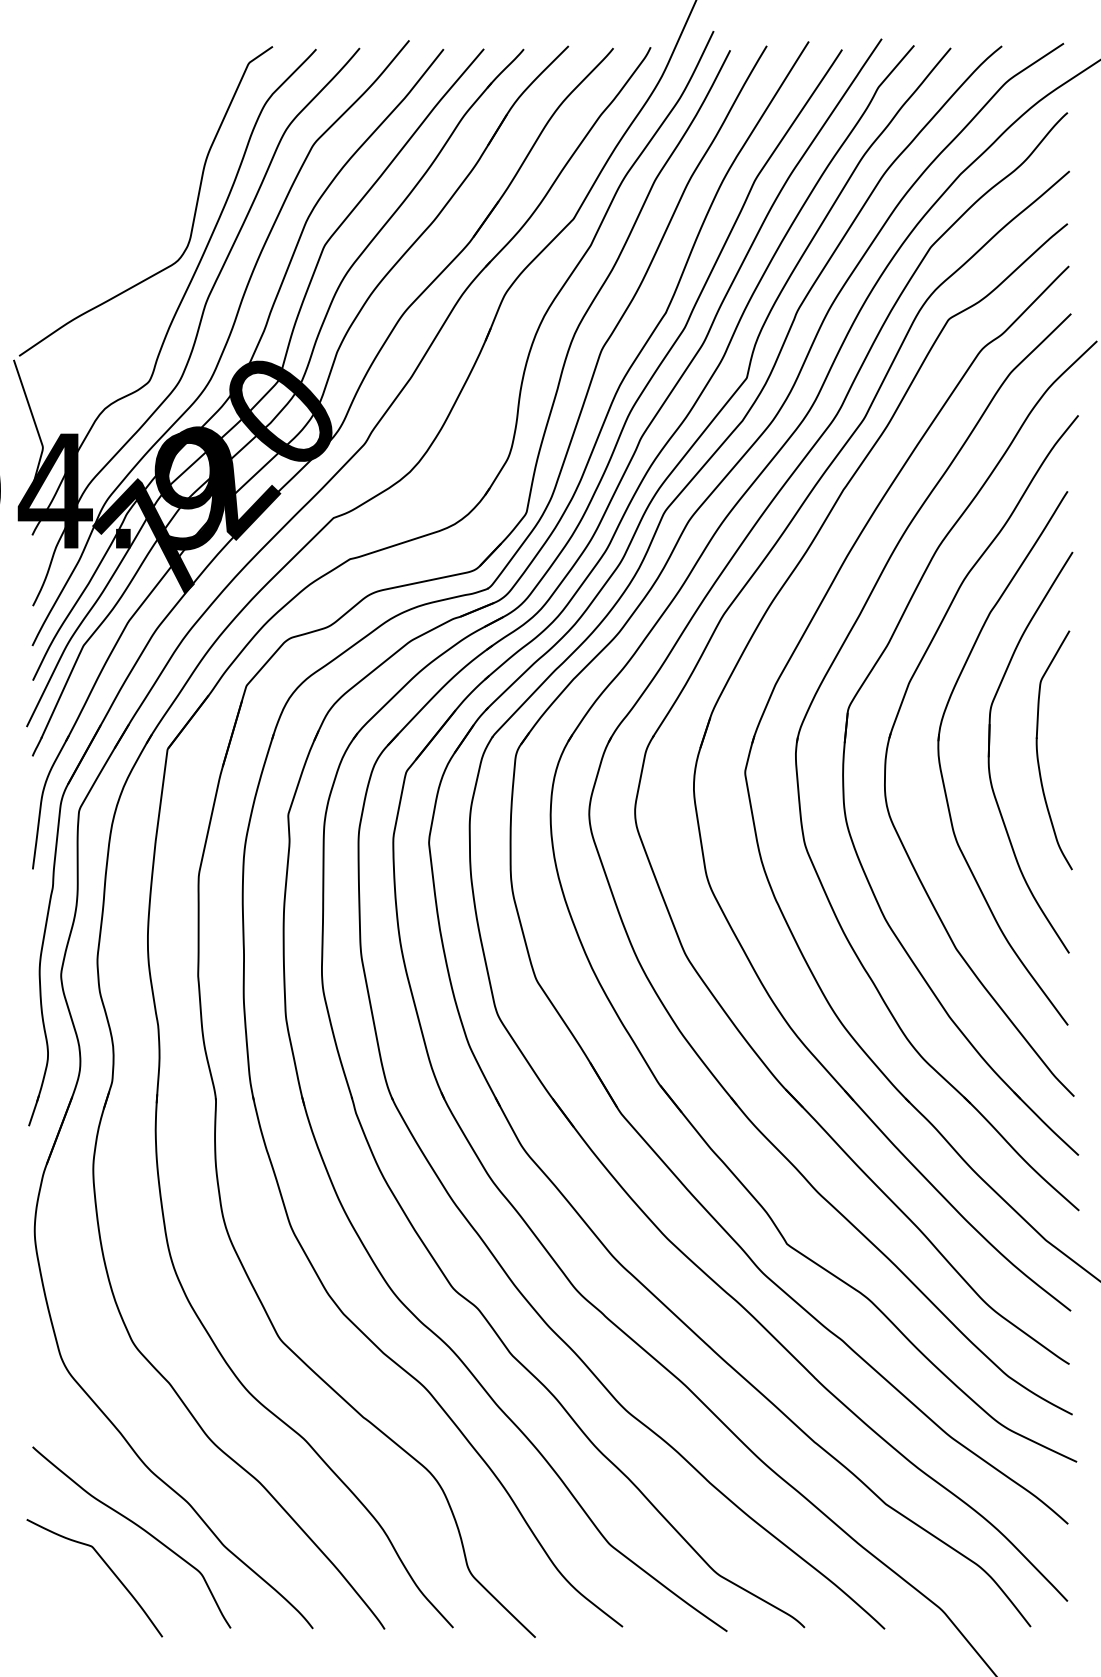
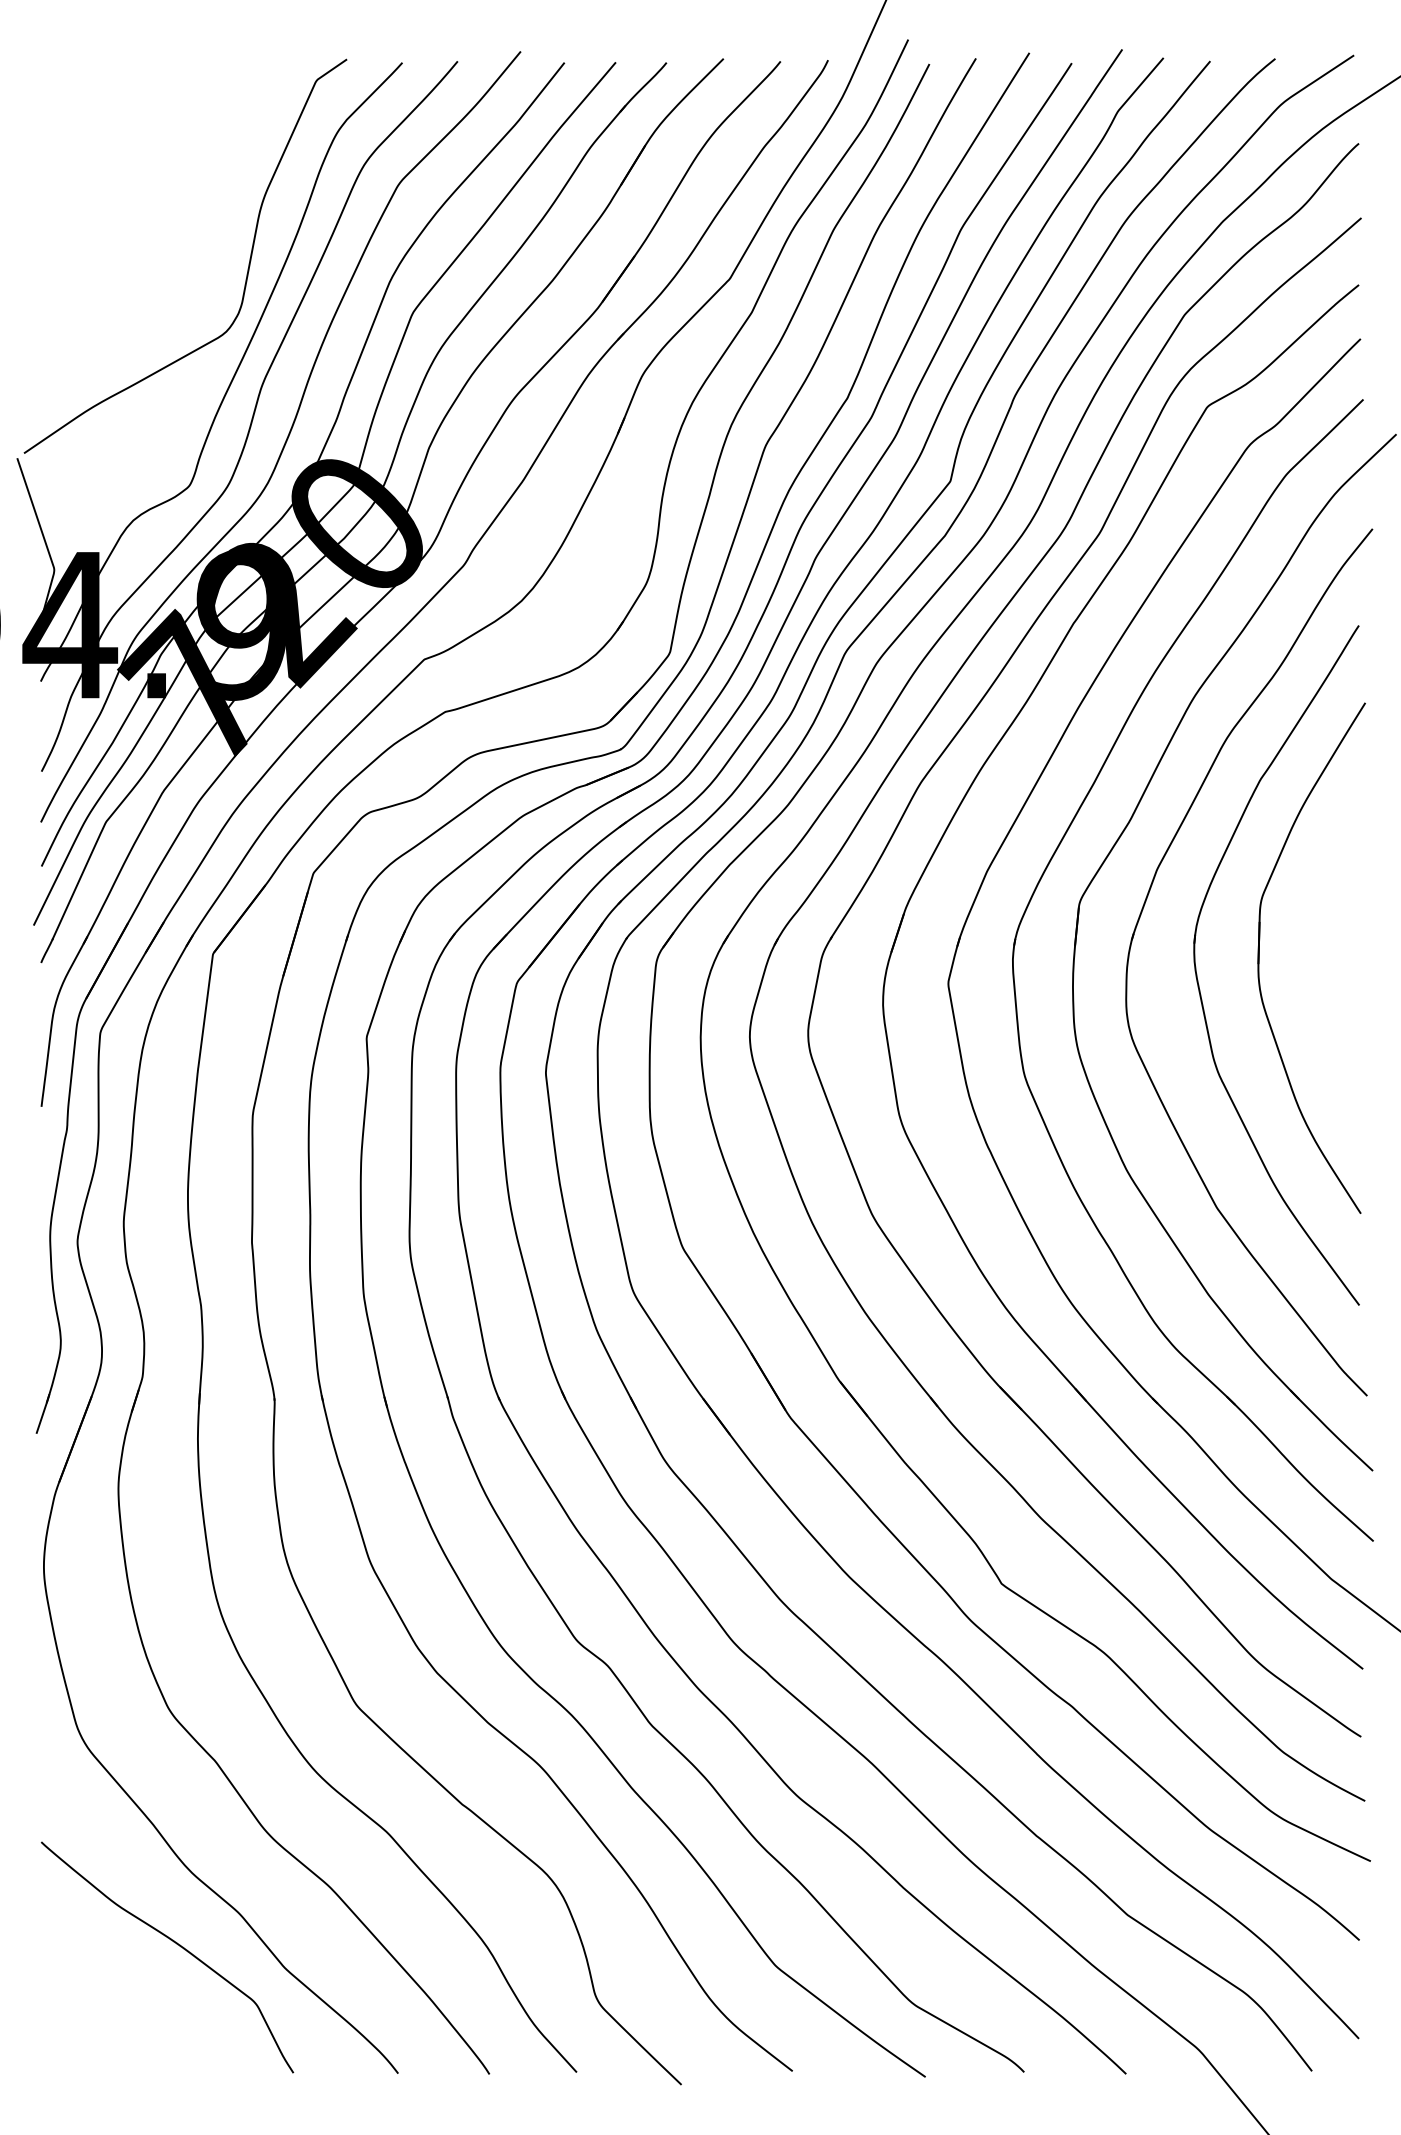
part: (1038, 754) -> (1321, 960), removed
curve: (106, 1565) -> (135, 1993), removed

